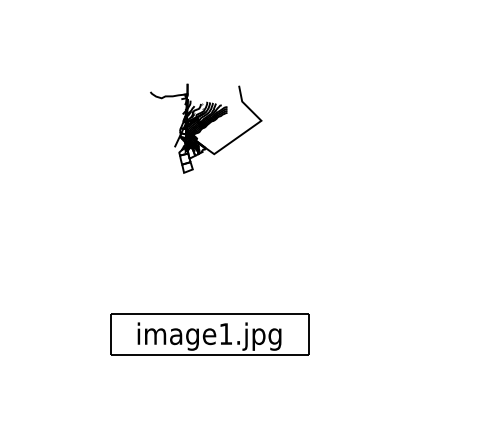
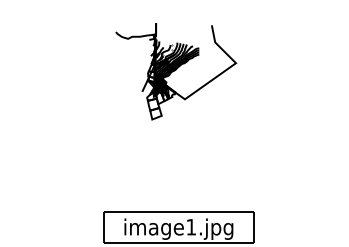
part: (206, 128) -> (176, 71), size x1.43

